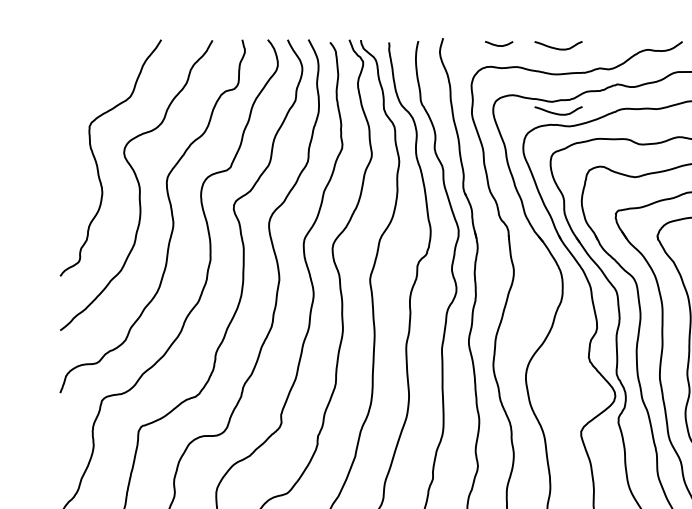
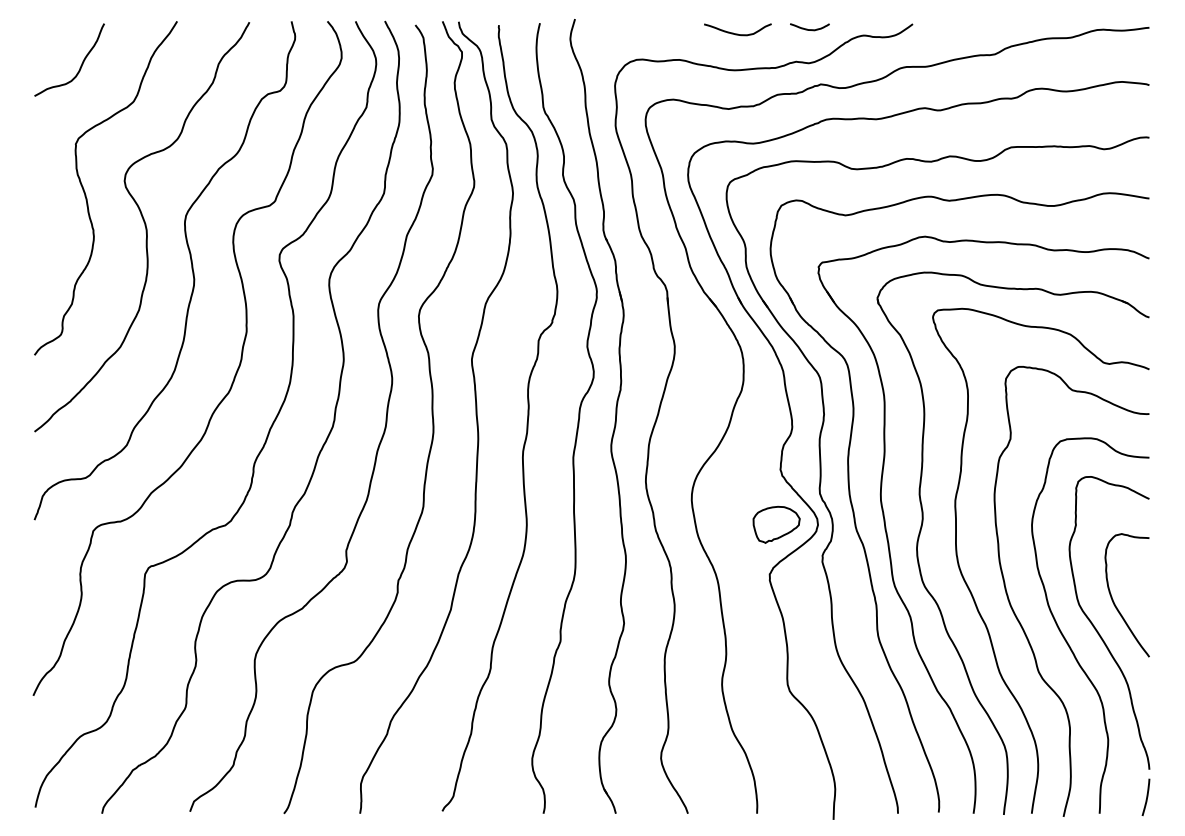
curve: (498, 45) -> (809, 29), moved
curve: (92, 71) -> (80, 65), added
curve: (558, 113) -> (737, 125), removed
part: (585, 396) -> (776, 524), added

